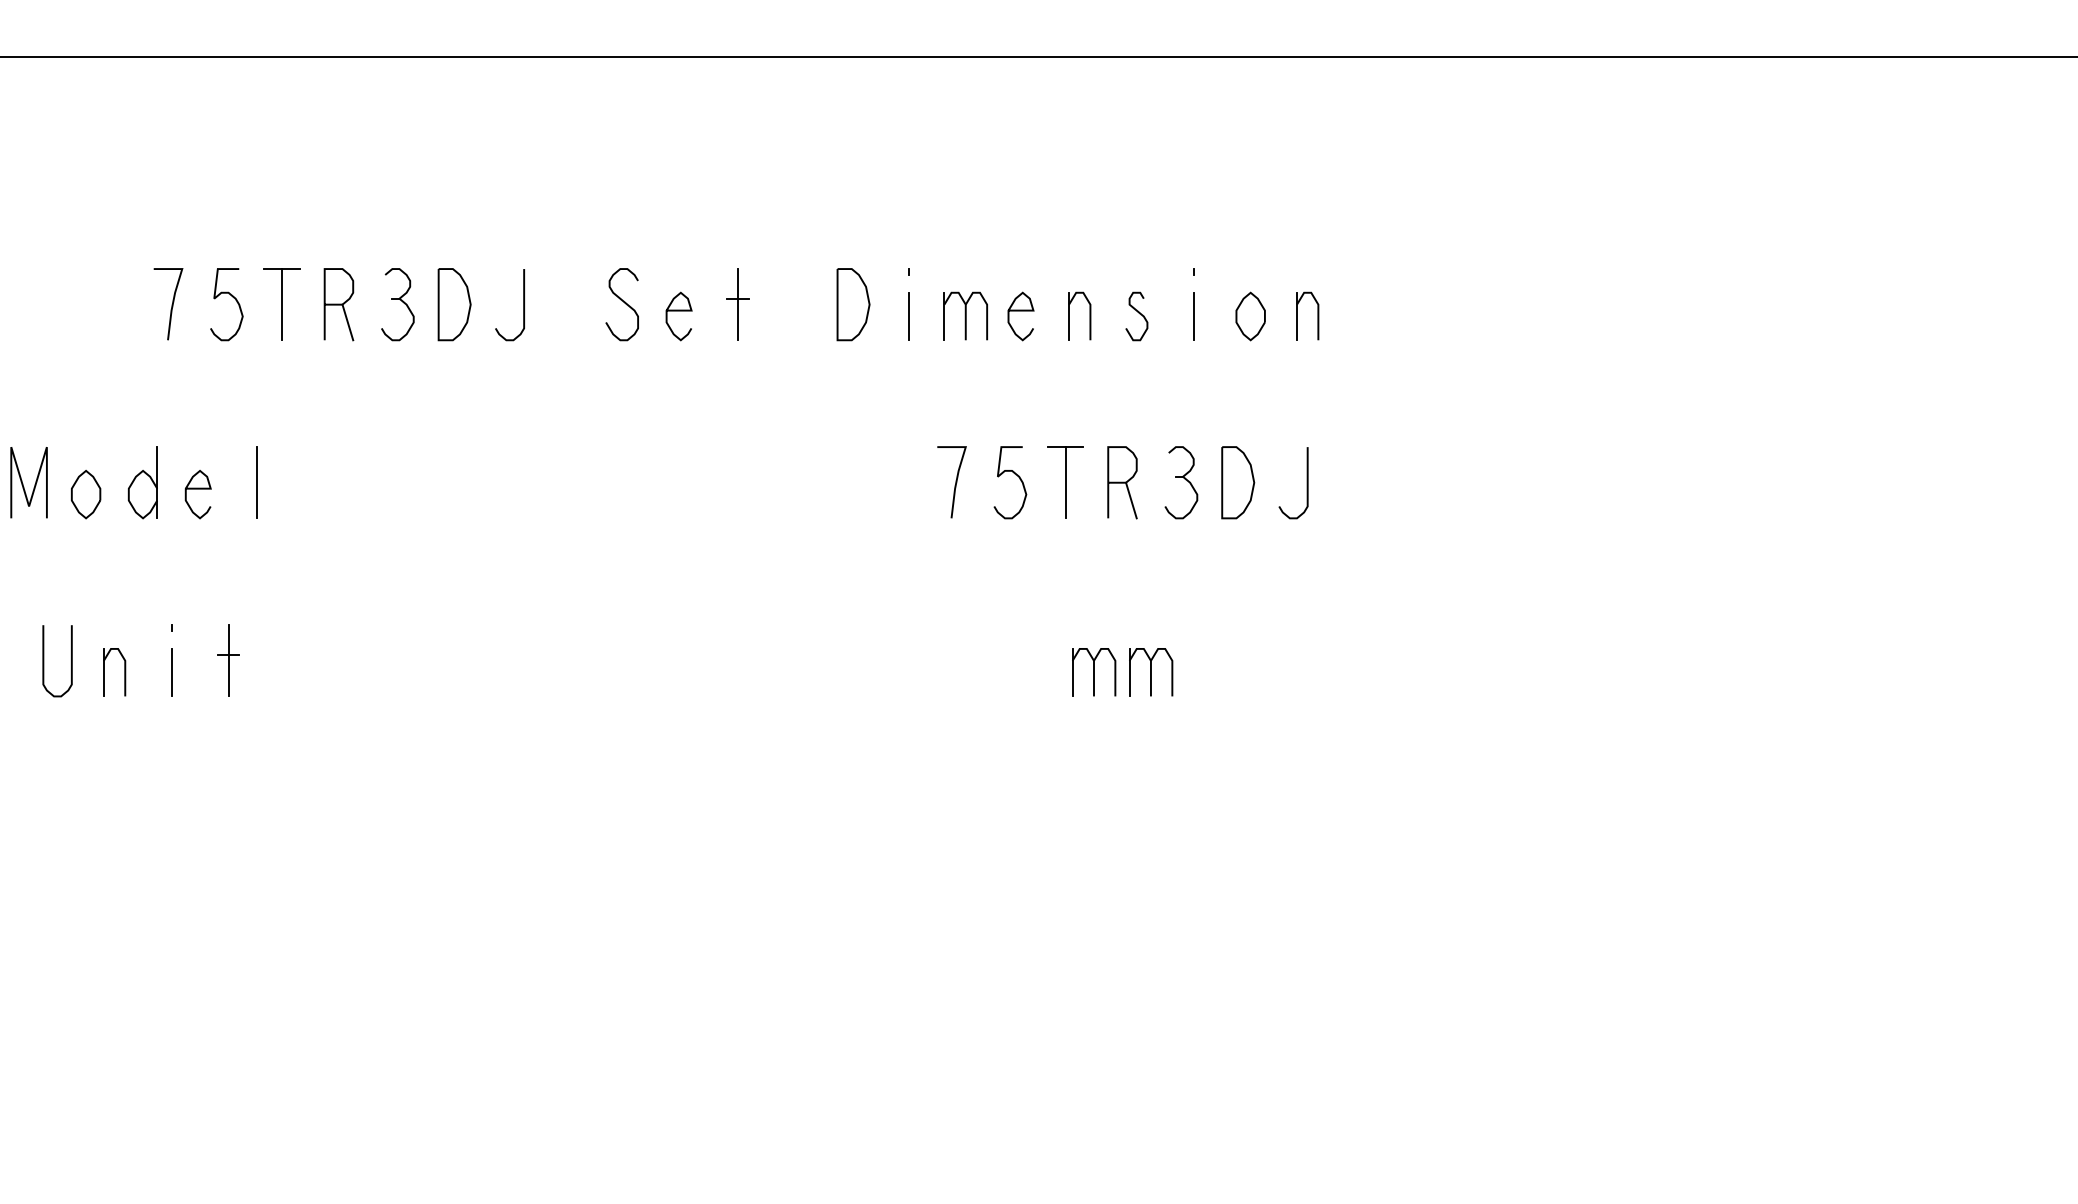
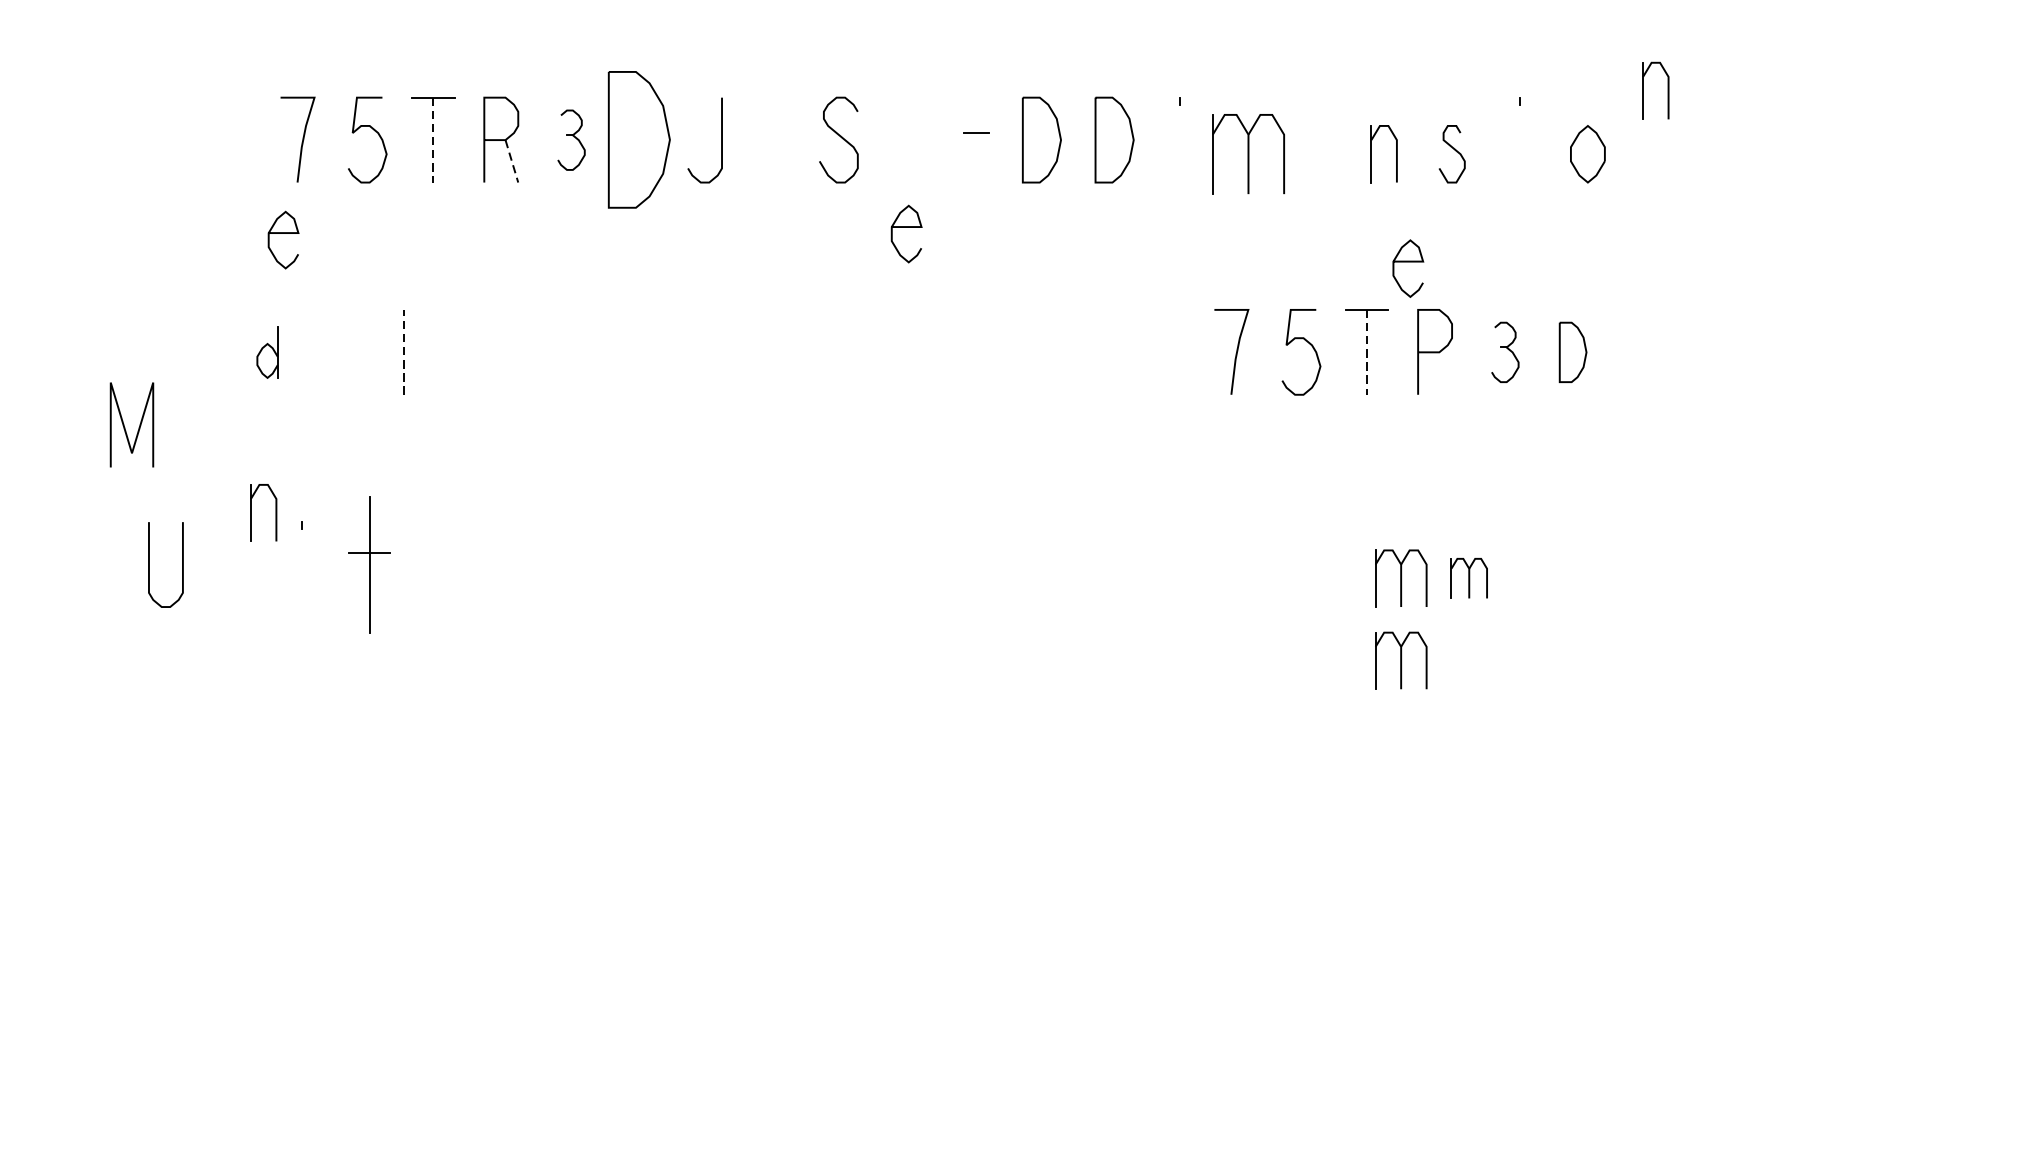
line: (281, 304) -> (432, 139), solid -> dashed
part: (397, 304) -> (571, 139), size x0.7
part: (454, 304) -> (639, 139), size x1.6
line: (737, 304) -> (976, 139), removed
part: (792, 304) -> (1041, 139), added
curve: (678, 311) -> (905, 228), moved
curve: (1020, 311) -> (1407, 262), moved
part: (965, 315) -> (1248, 153), size x1.4
part: (1297, 315) -> (1643, 89), moved
line: (908, 316) -> (1180, 154), removed
line: (1193, 316) -> (1519, 154), removed
line: (347, 322) -> (511, 161), solid -> dashed
part: (142, 482) -> (267, 352), size x0.6
line: (257, 482) -> (404, 352), solid -> dashed
line: (1065, 482) -> (1367, 352), solid -> dashed
part: (1181, 482) -> (1505, 352), size x0.7
part: (1238, 482) -> (1573, 352), size x0.7
line: (23, 483) -> (125, 425), moved
curve: (1306, 483) -> (1654, 353), removed
curve: (197, 489) -> (282, 234), moved
part: (86, 494) -> (200, 366), removed
line: (1131, 500) -> (1445, 373), removed
part: (228, 660) -> (369, 564), size x1.6
part: (104, 672) -> (251, 512), moved
line: (171, 672) -> (301, 578), removed
part: (1151, 672) -> (1469, 578), size x0.7
part: (1094, 741) -> (1401, 660), added

